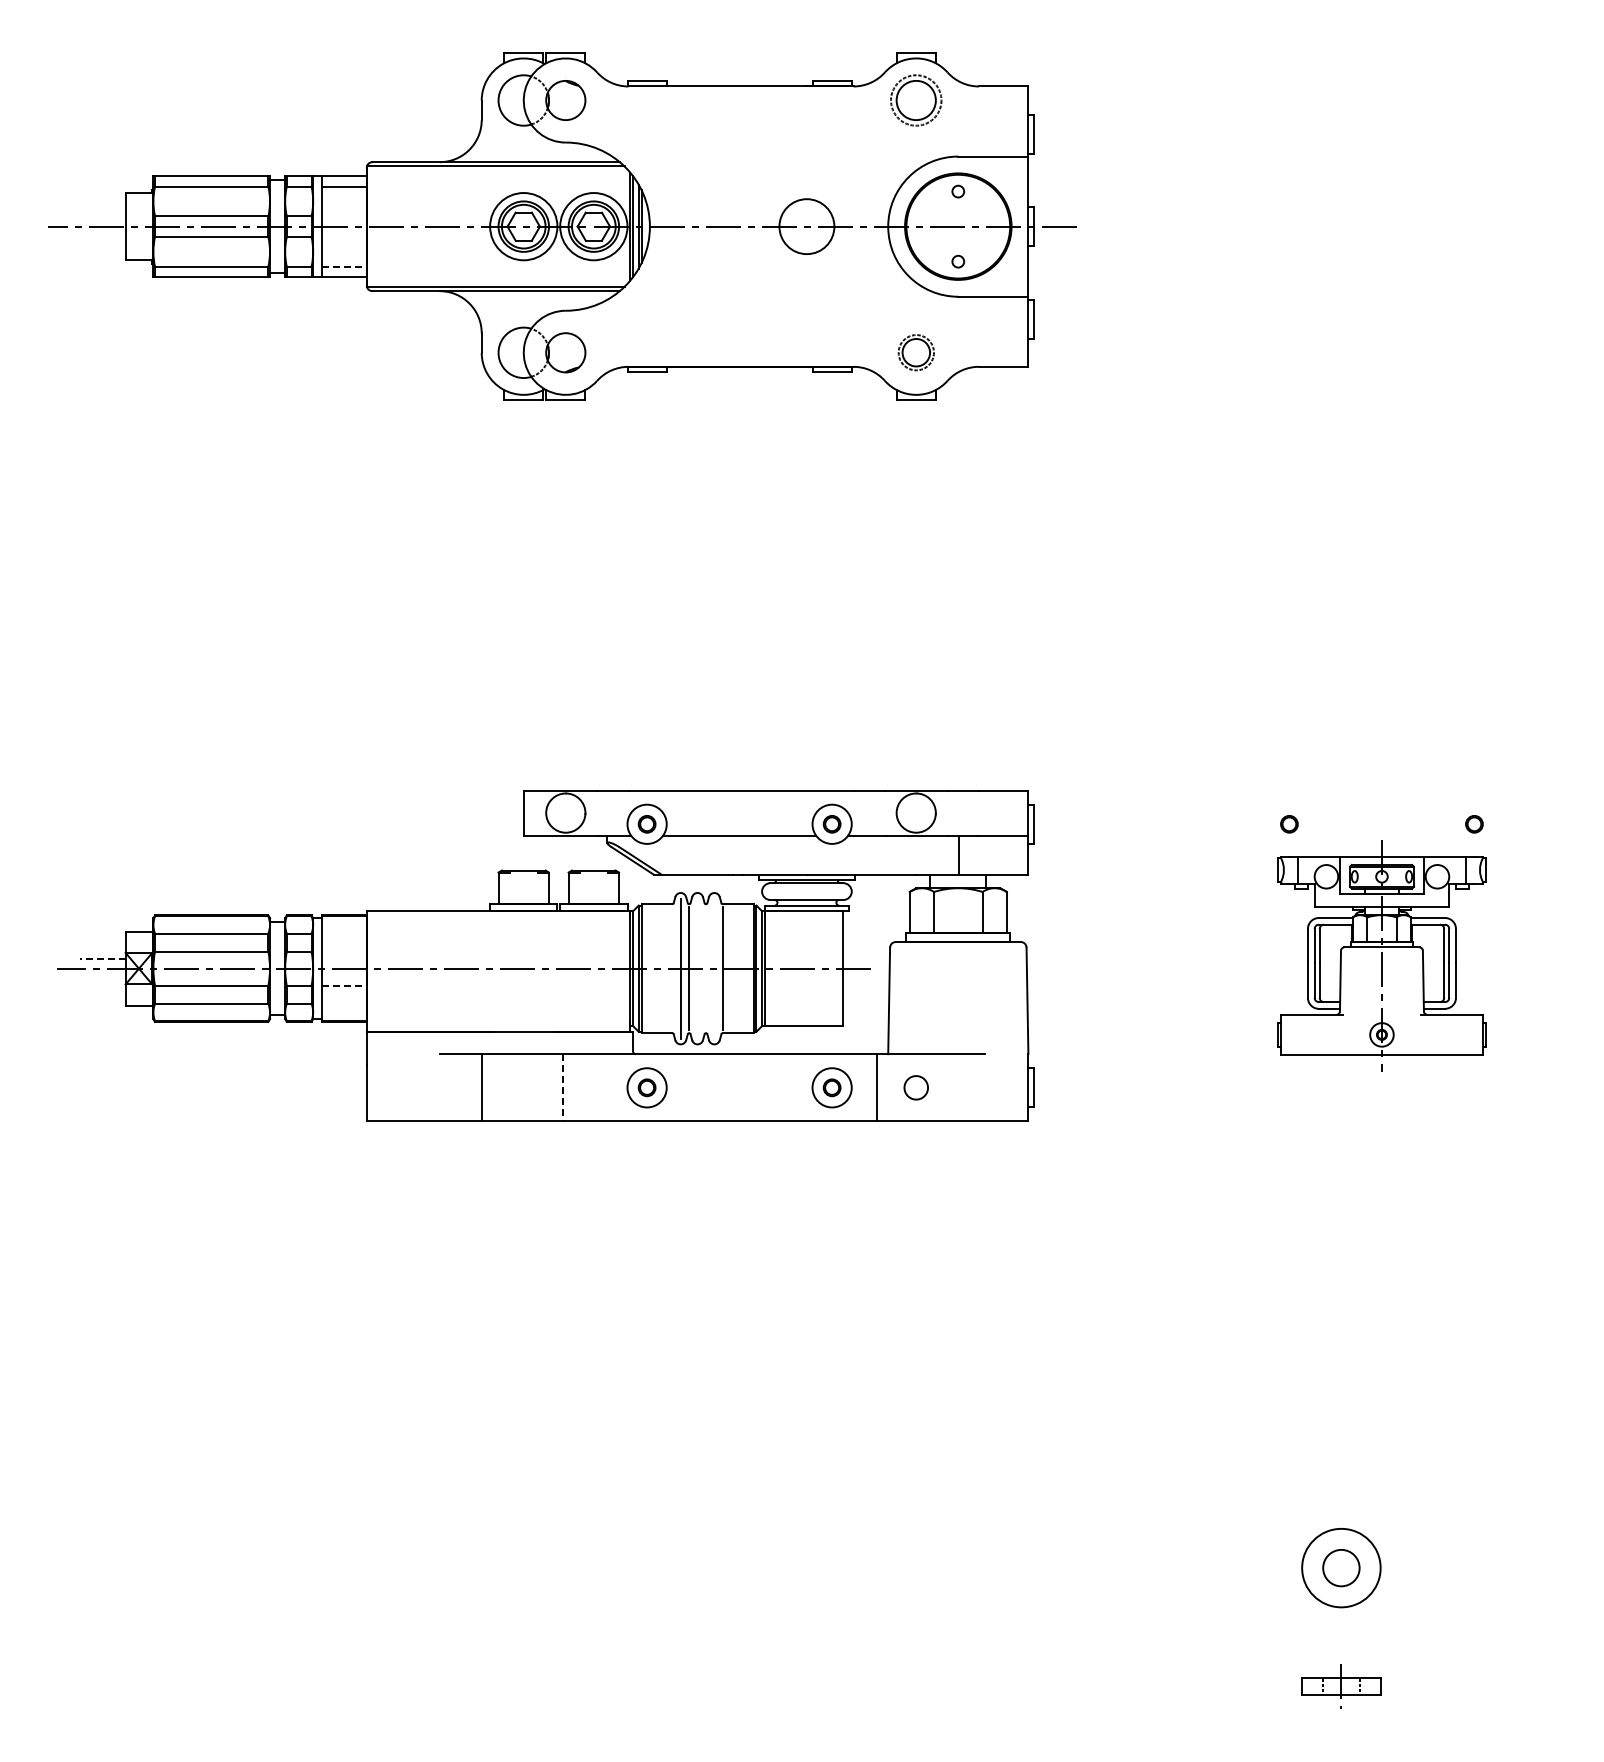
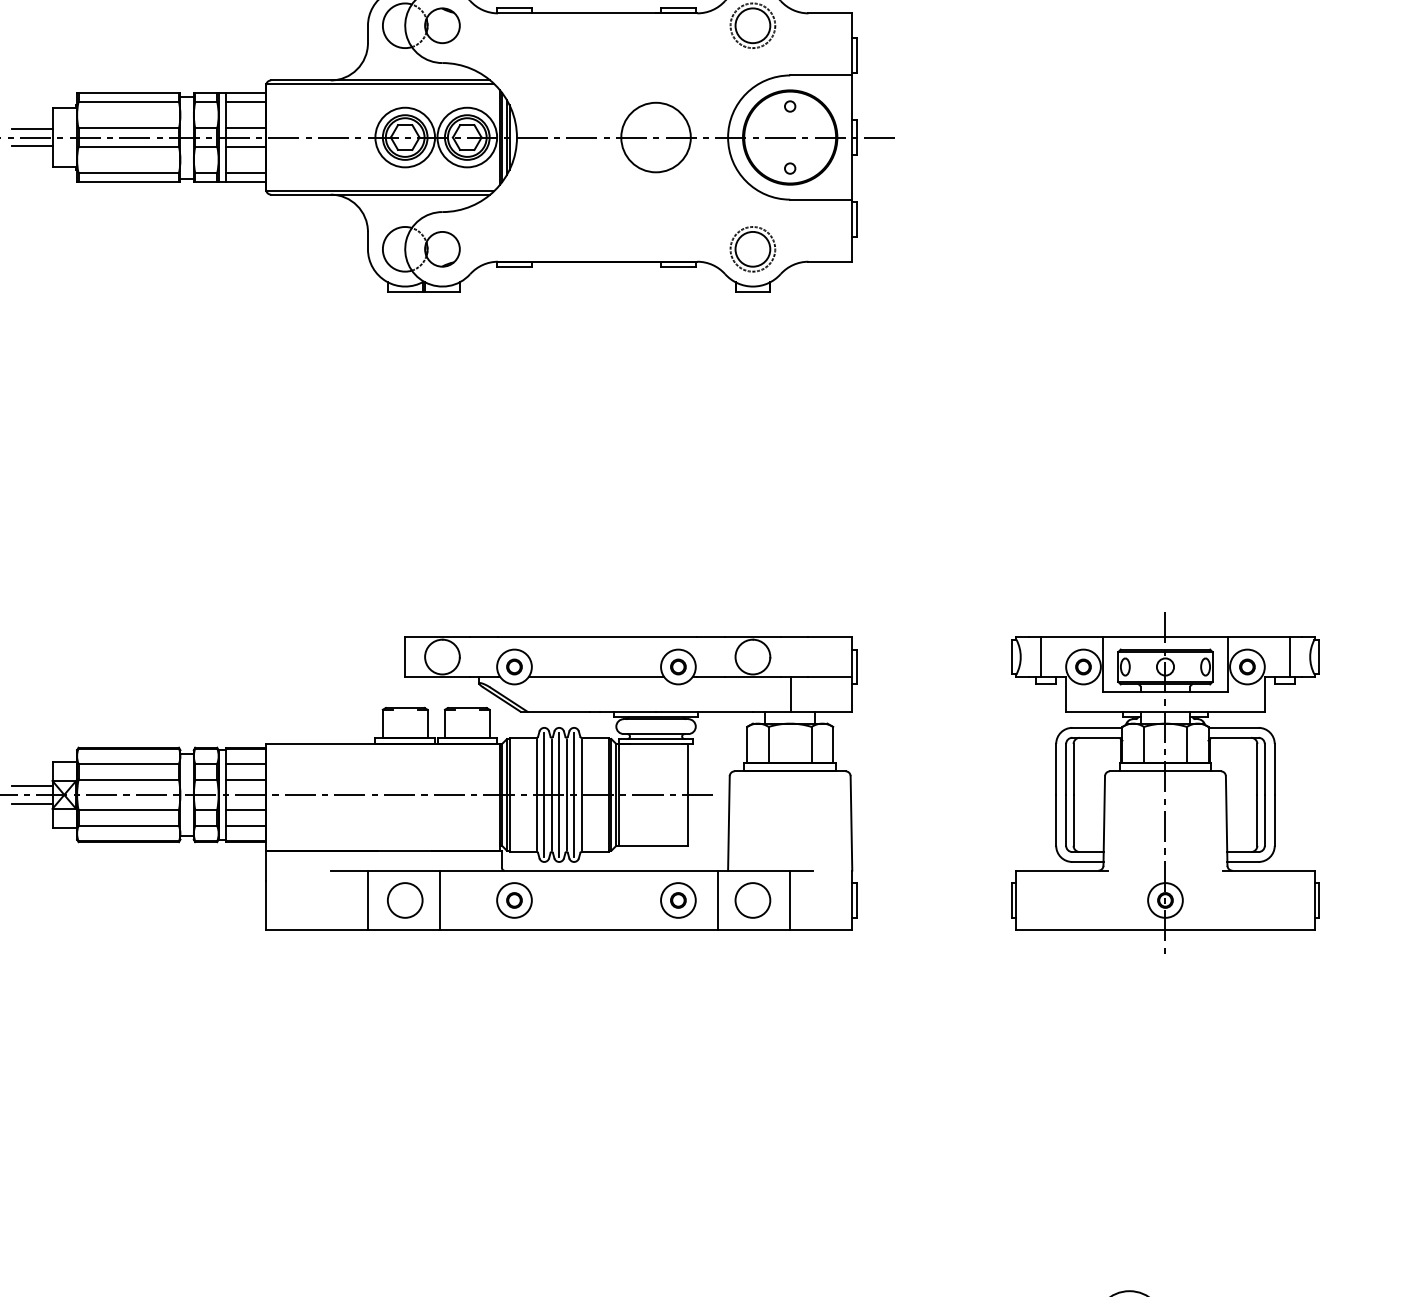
line: (102, 216) -> (32, 128), added
line: (343, 216) -> (245, 128), added
circle: (806, 226) -> (655, 137), size x1.43
line: (102, 236) -> (32, 146), added
line: (343, 237) -> (245, 147), added
line: (344, 266) -> (246, 172), dashed -> solid
part: (916, 352) -> (753, 249), size x1.43
line: (343, 933) -> (245, 763), added
line: (343, 951) -> (245, 779), added
part: (1381, 955) -> (1165, 783), size x1.67
line: (102, 958) -> (32, 785), dashed -> solid
line: (672, 968) -> (536, 794), added
line: (697, 968) -> (559, 794), added
line: (706, 968) -> (567, 794), added
line: (714, 968) -> (574, 794), added
line: (102, 978) -> (32, 803), added
line: (344, 985) -> (246, 809), dashed -> solid
line: (343, 1003) -> (245, 825), added
circle: (523, 1087) -> (404, 900), added
line: (563, 1087) -> (440, 900), dashed -> solid
circle: (915, 1087) -> (752, 900), size x1.67
line: (958, 1087) -> (790, 900), added

